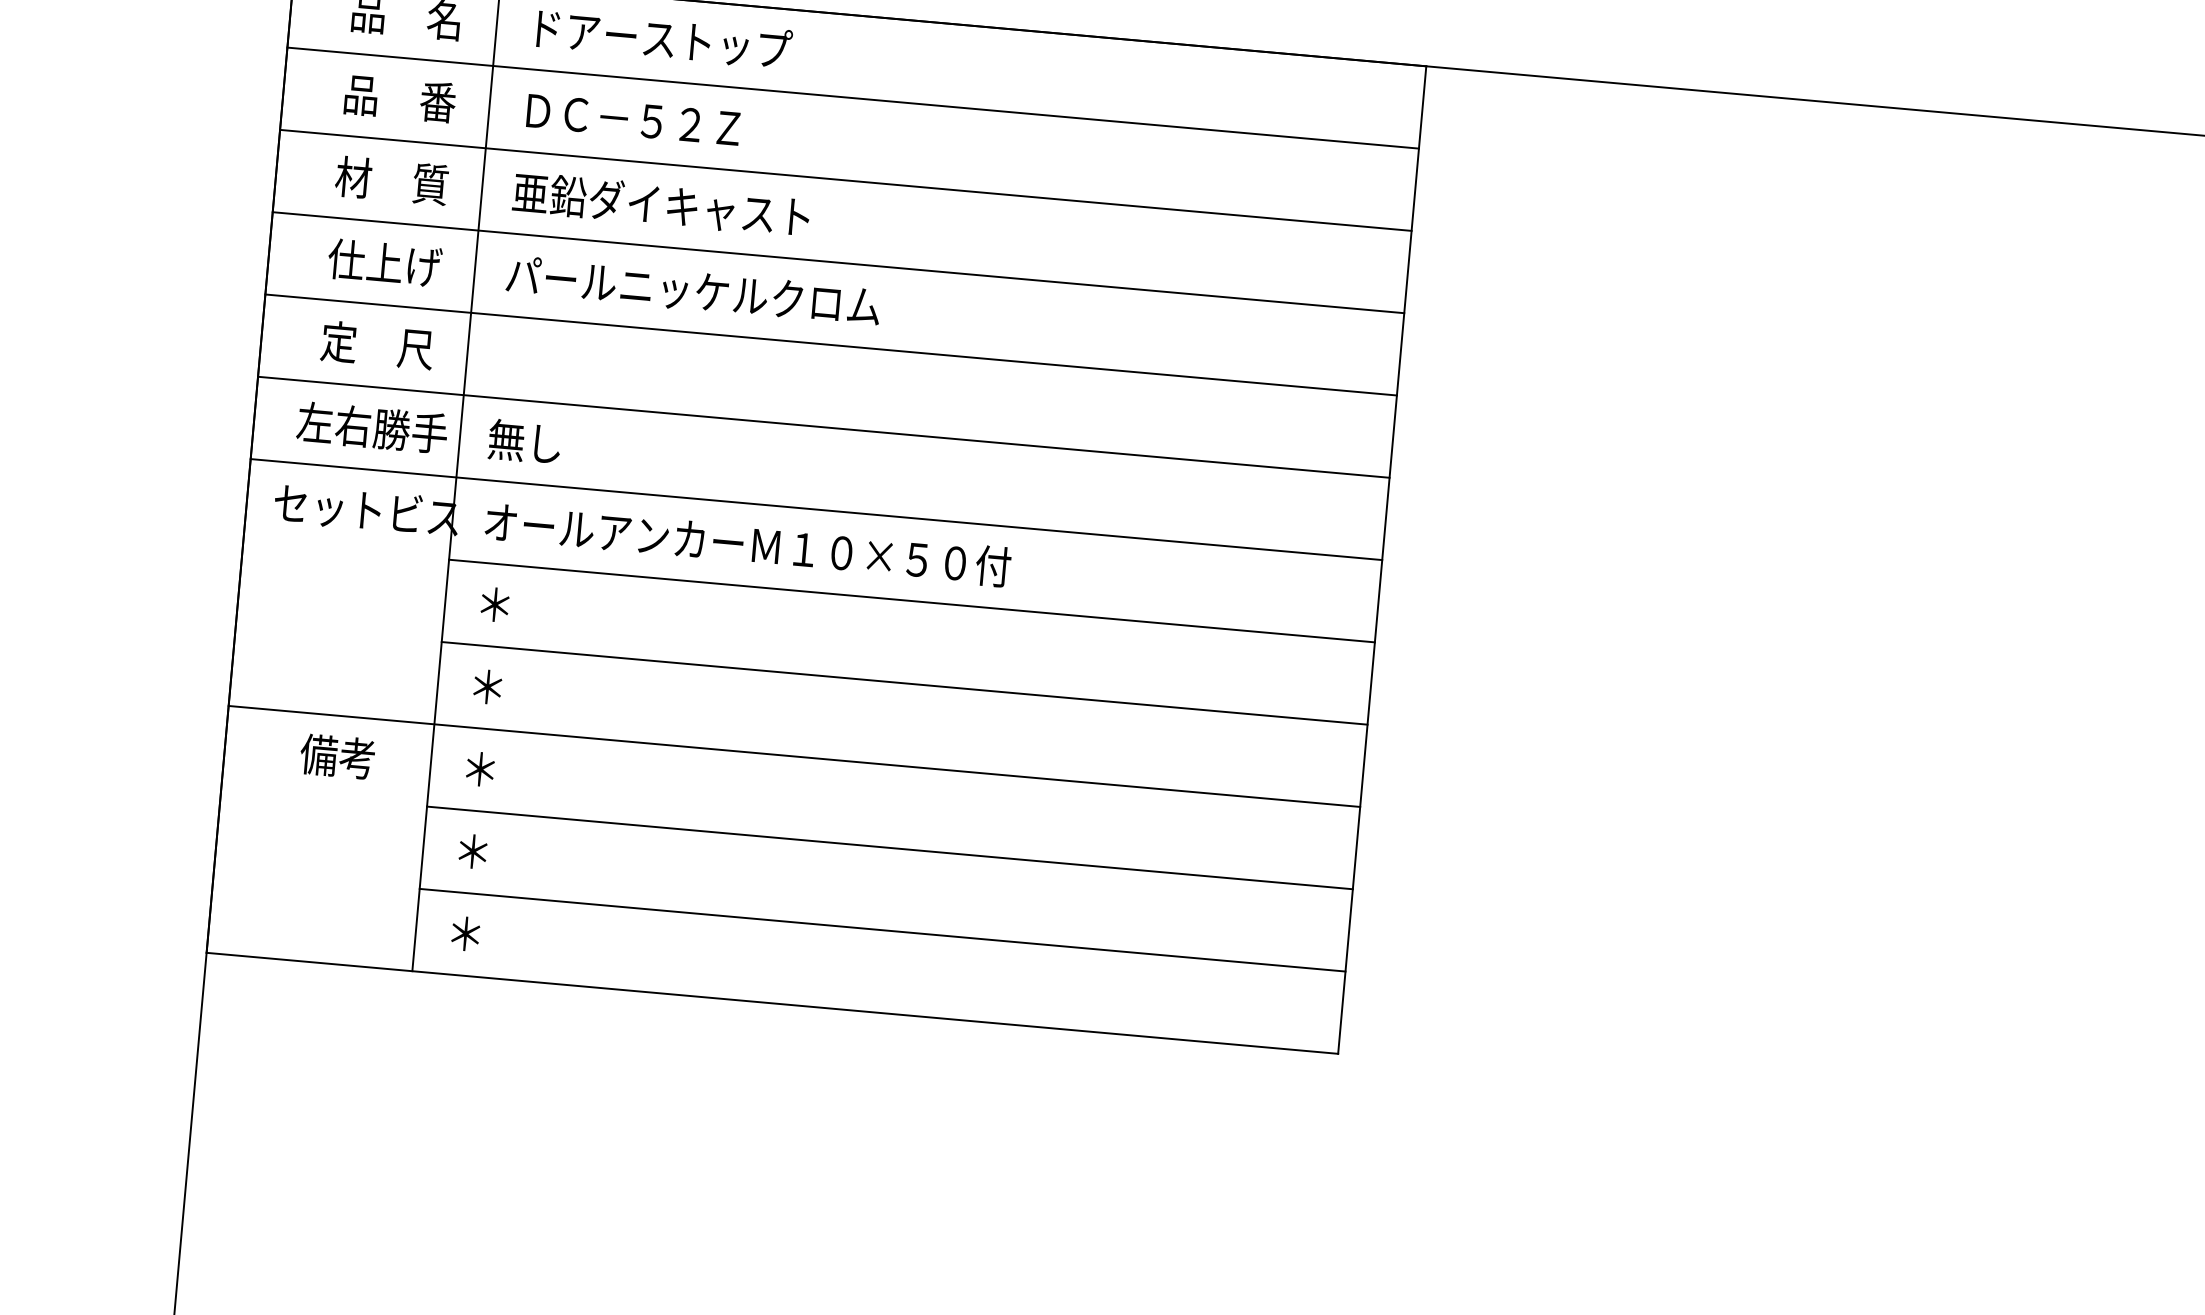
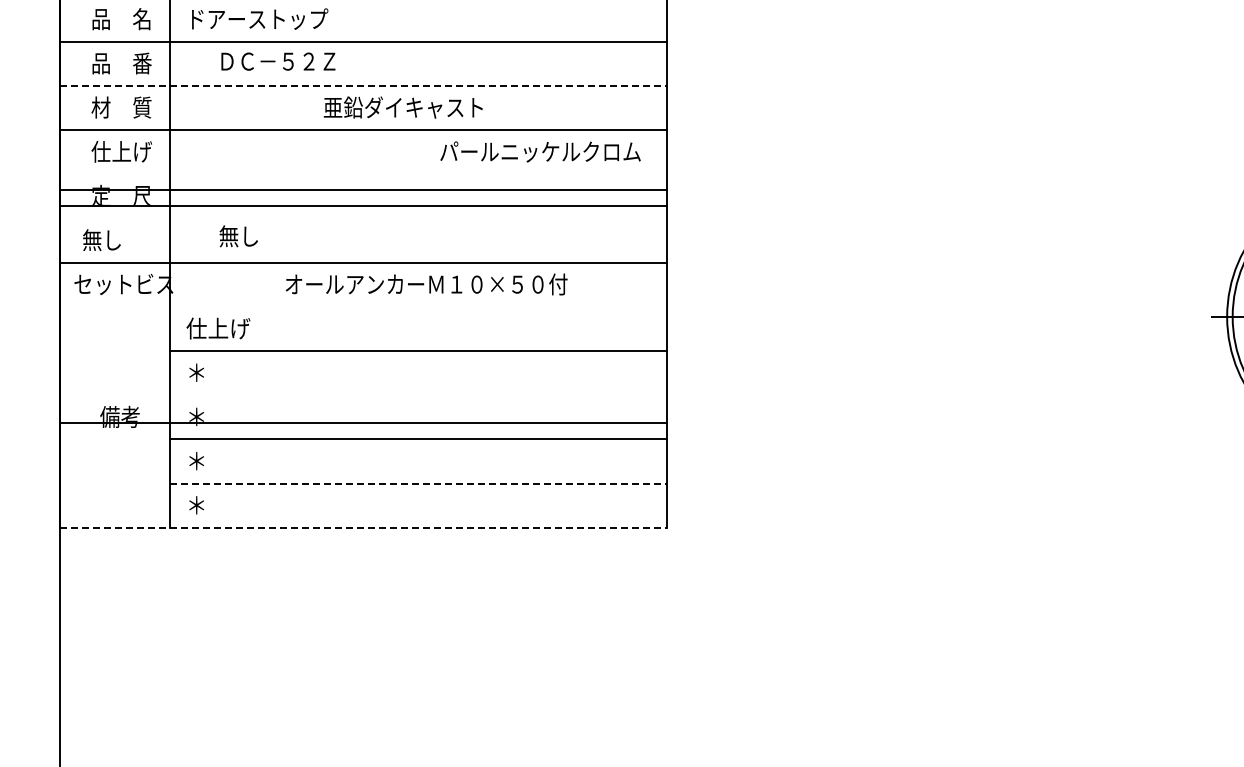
text: (633, 119) -> (278, 61), moved
line: (846, 179) -> (363, 85), solid -> dashed
text: (659, 204) -> (402, 107), moved
text: (693, 290) -> (540, 151), moved
line: (831, 345) -> (363, 206), moved
line: (823, 427) -> (363, 190), moved
text: (371, 428) -> (122, 240), 左右勝手 -> 無し
text: (524, 442) -> (238, 236), moved
text: (747, 544) -> (426, 284), moved
line: (911, 600) -> (418, 306), removed
text: (535, 608) -> (218, 328), ＊ -> 仕上げ
line: (794, 757) -> (363, 423), moved
line: (882, 930) -> (418, 483), solid -> dashed
line: (772, 1002) -> (363, 527), solid -> dashed

